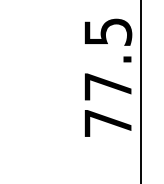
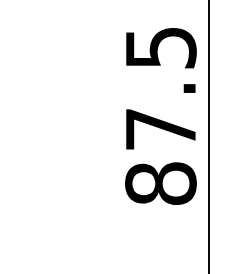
text: (108, 123) -> (161, 183), 77.5 -> 87.5

